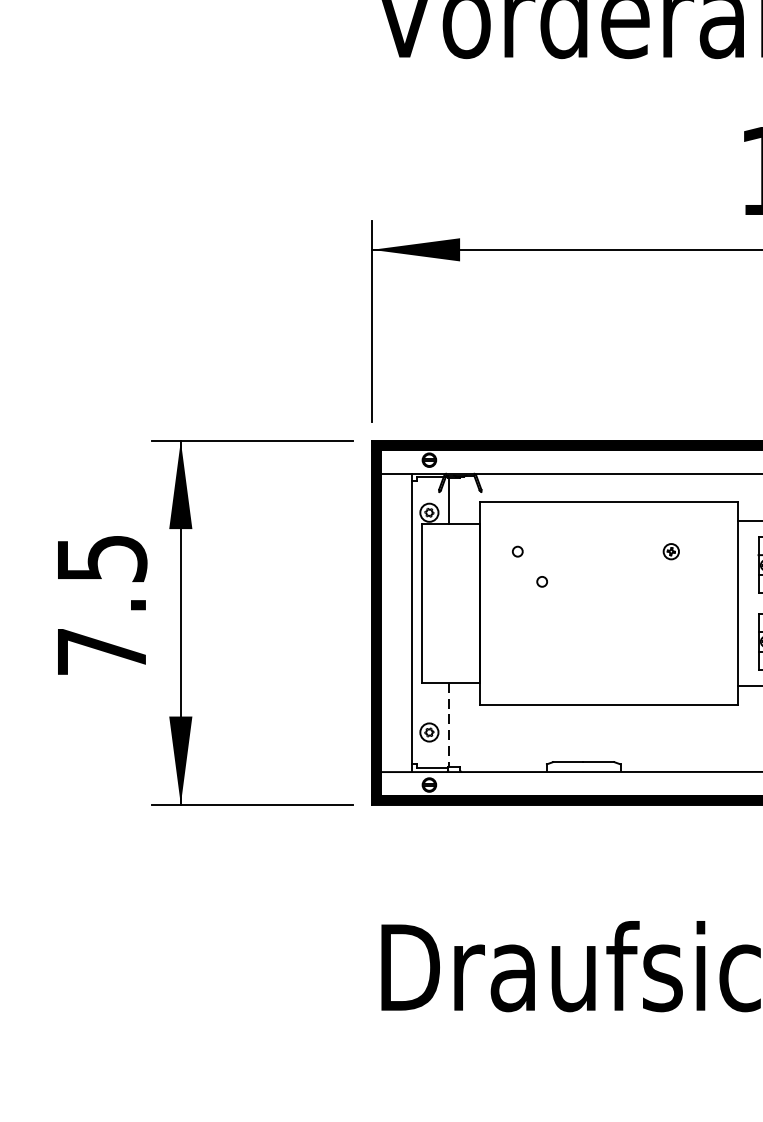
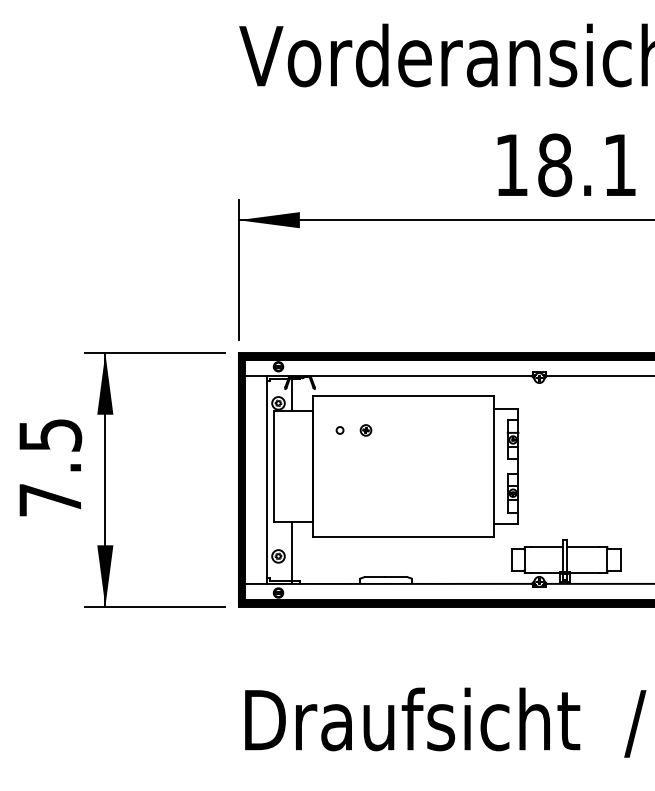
part: (670, 551) -> (365, 430), moved
circle: (541, 581) -> (356, 451), removed
line: (448, 725) -> (291, 551), dashed -> solid

